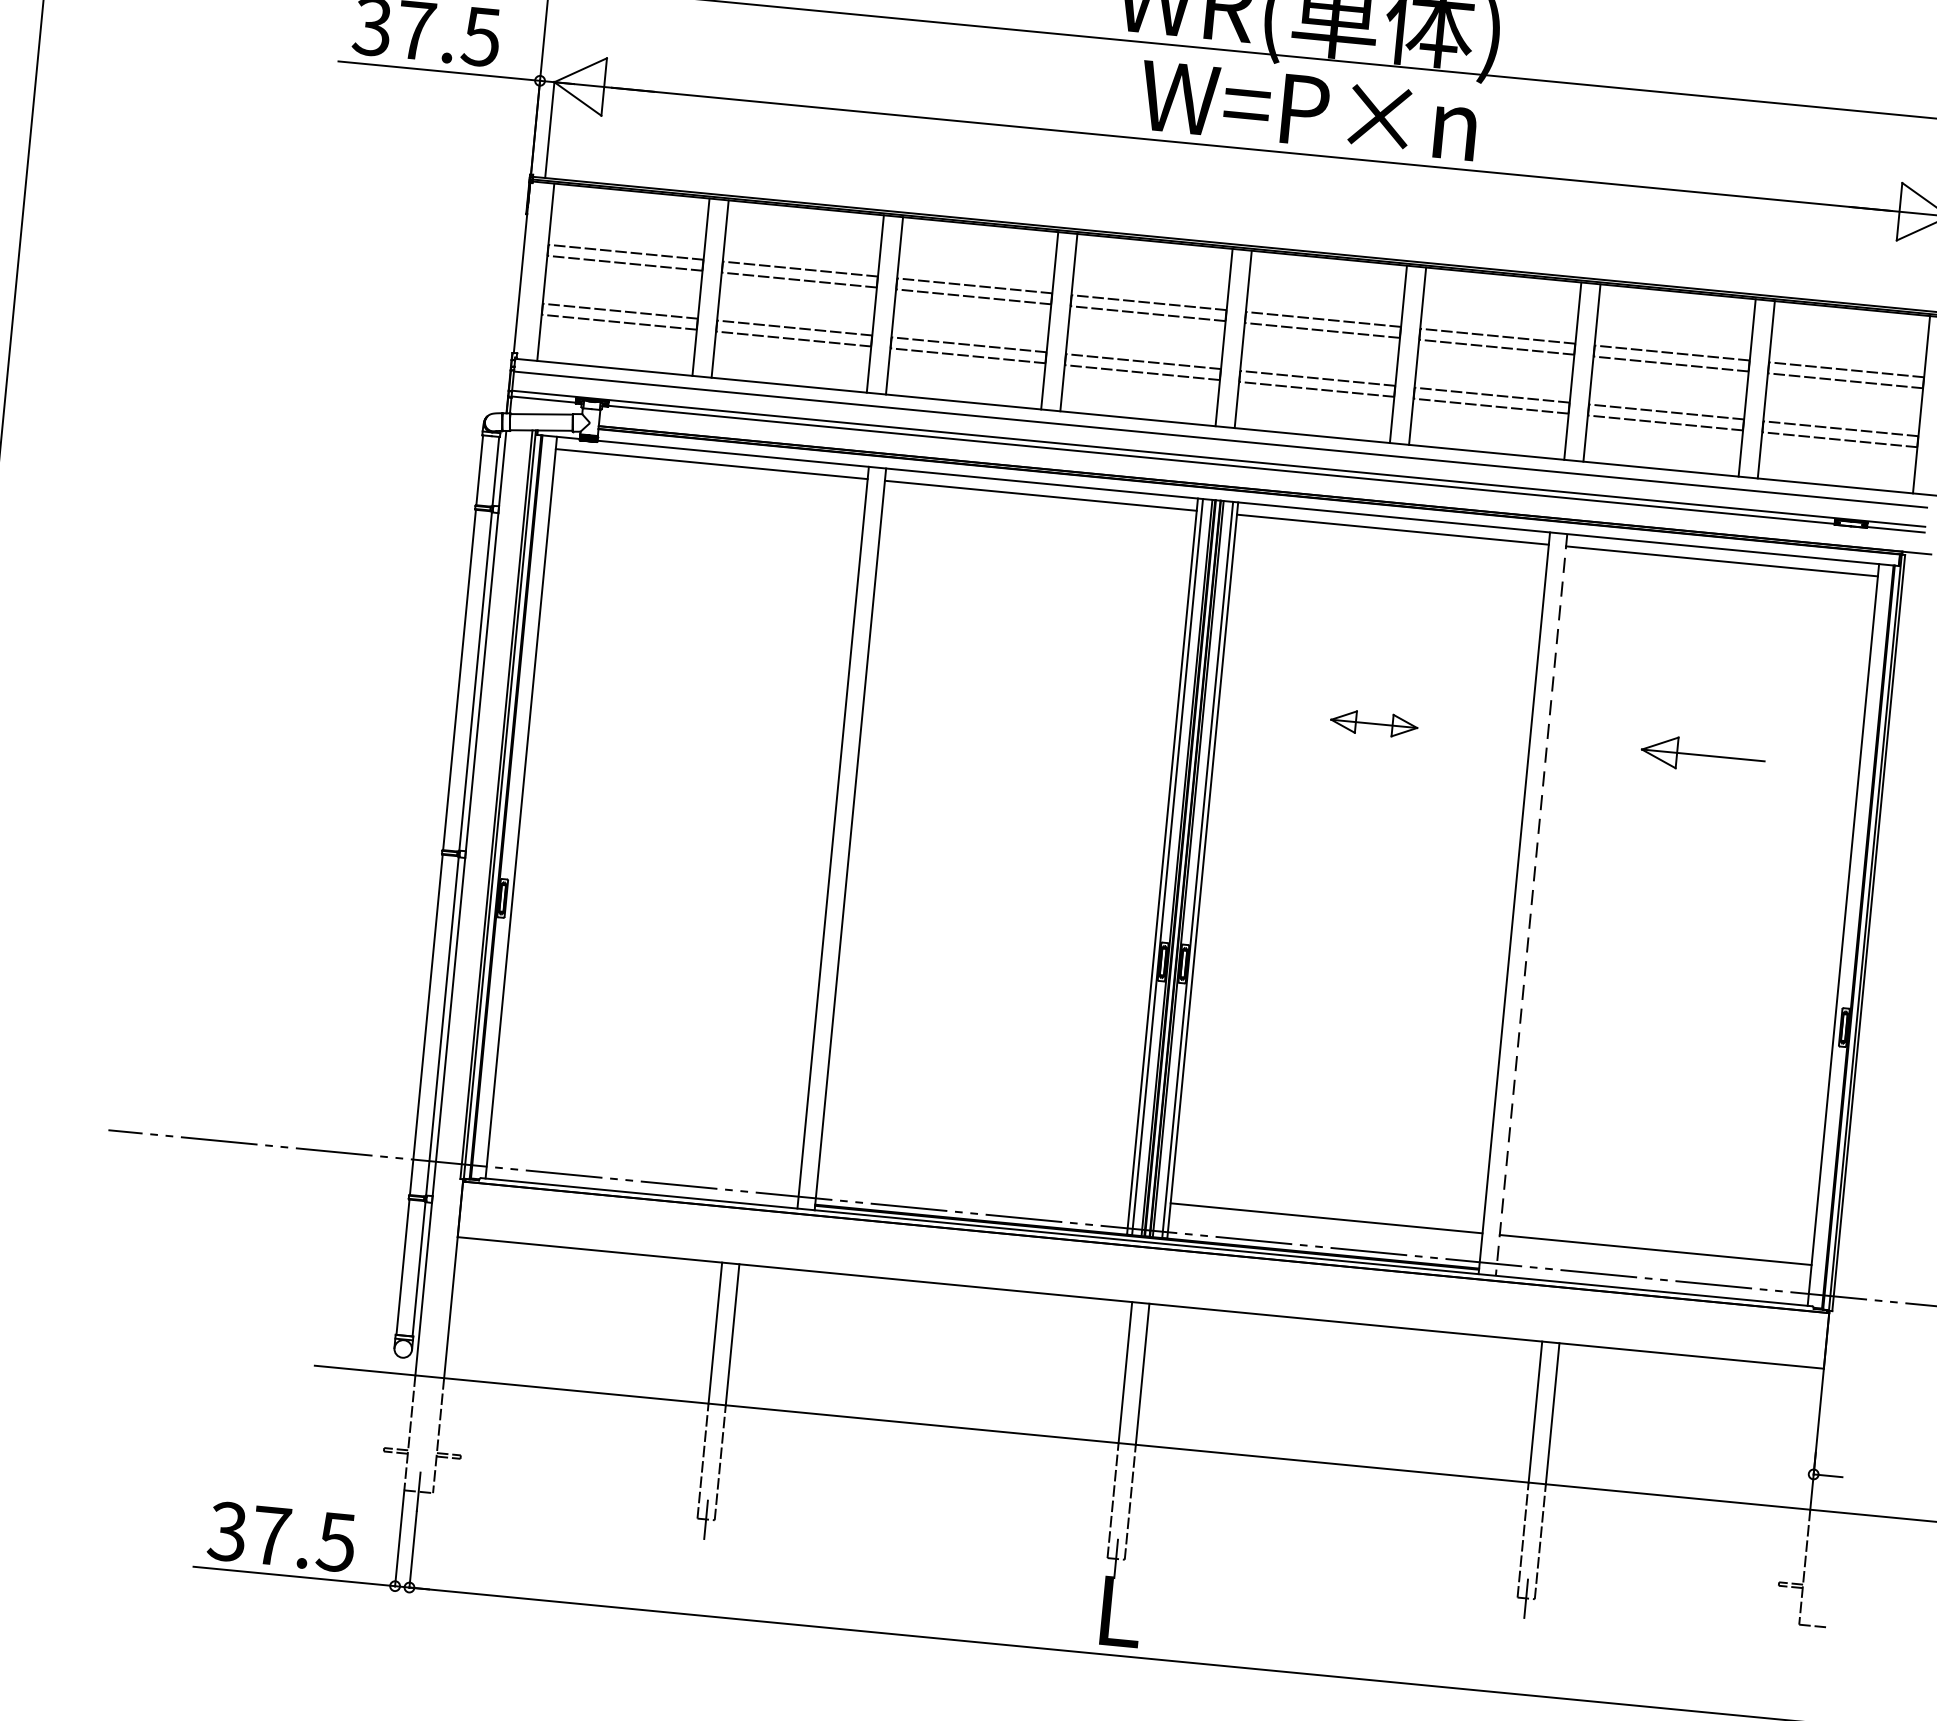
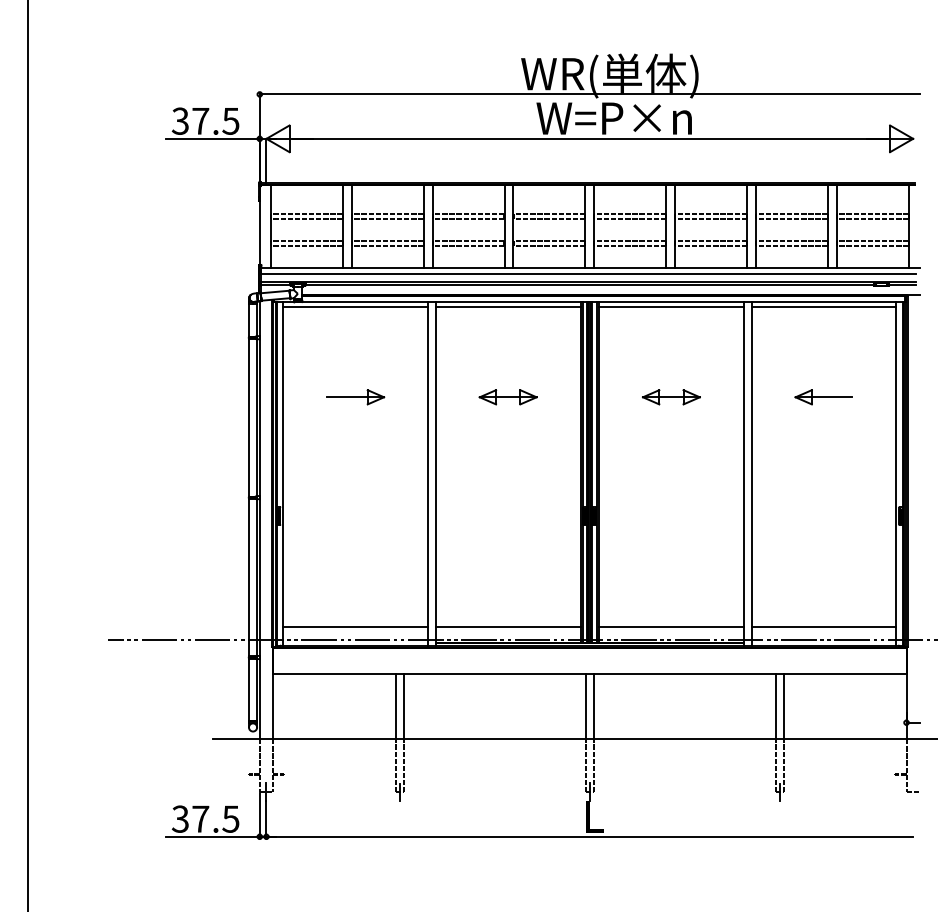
part: (692, 658) -> (355, 397), added
part: (1020, 690) -> (507, 397), added
part: (1374, 724) -> (671, 397), size x1.43
line: (1531, 904) -> (751, 473), dashed -> solid
line: (645, 1152) -> (355, 626), added
line: (973, 1184) -> (507, 626), added

